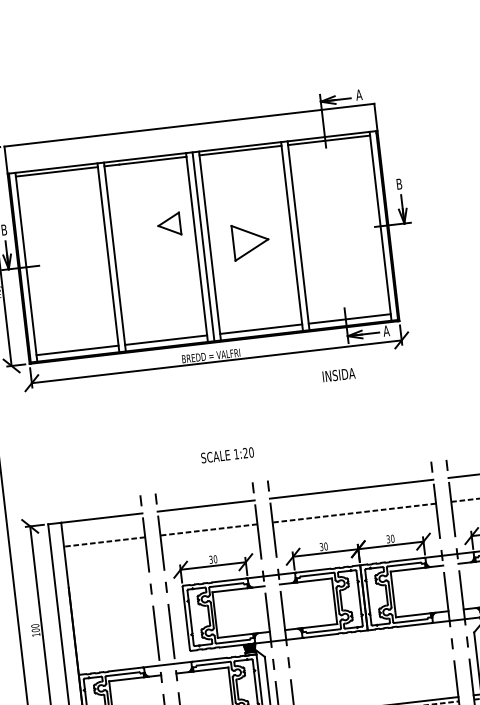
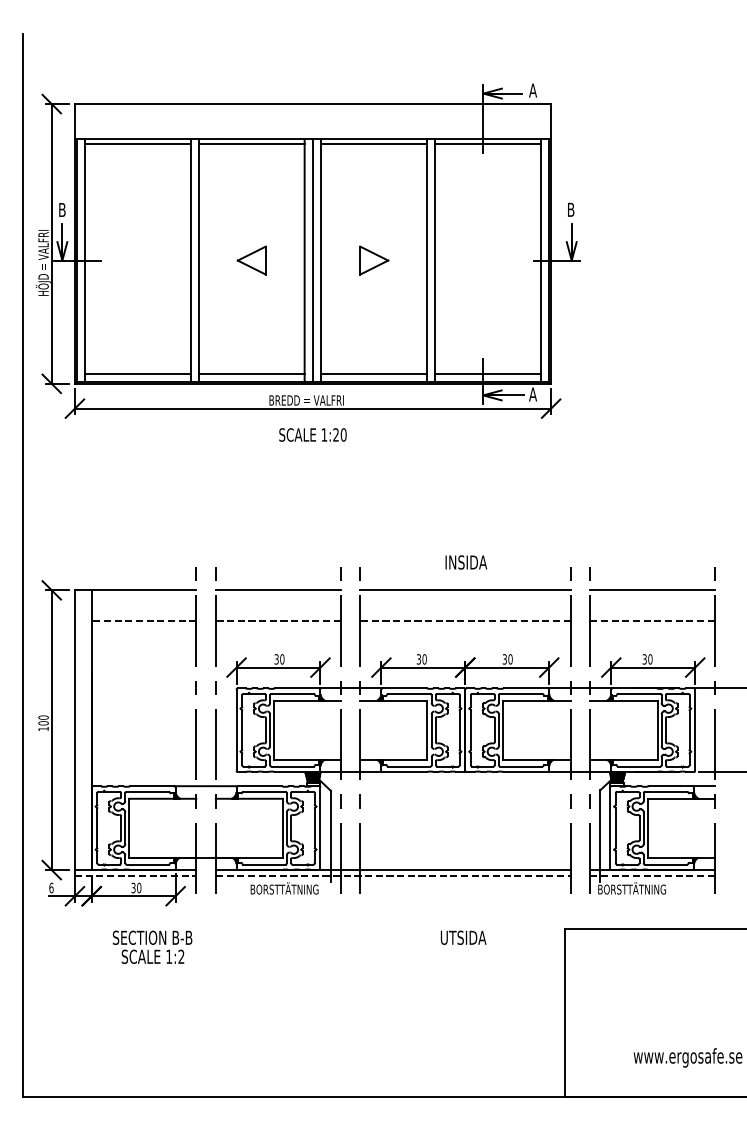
part: (169, 224) -> (251, 260), moved
part: (251, 241) -> (374, 260), size x0.62
text: (339, 375) -> (466, 562), moved
text: (227, 454) -> (312, 434), moved

